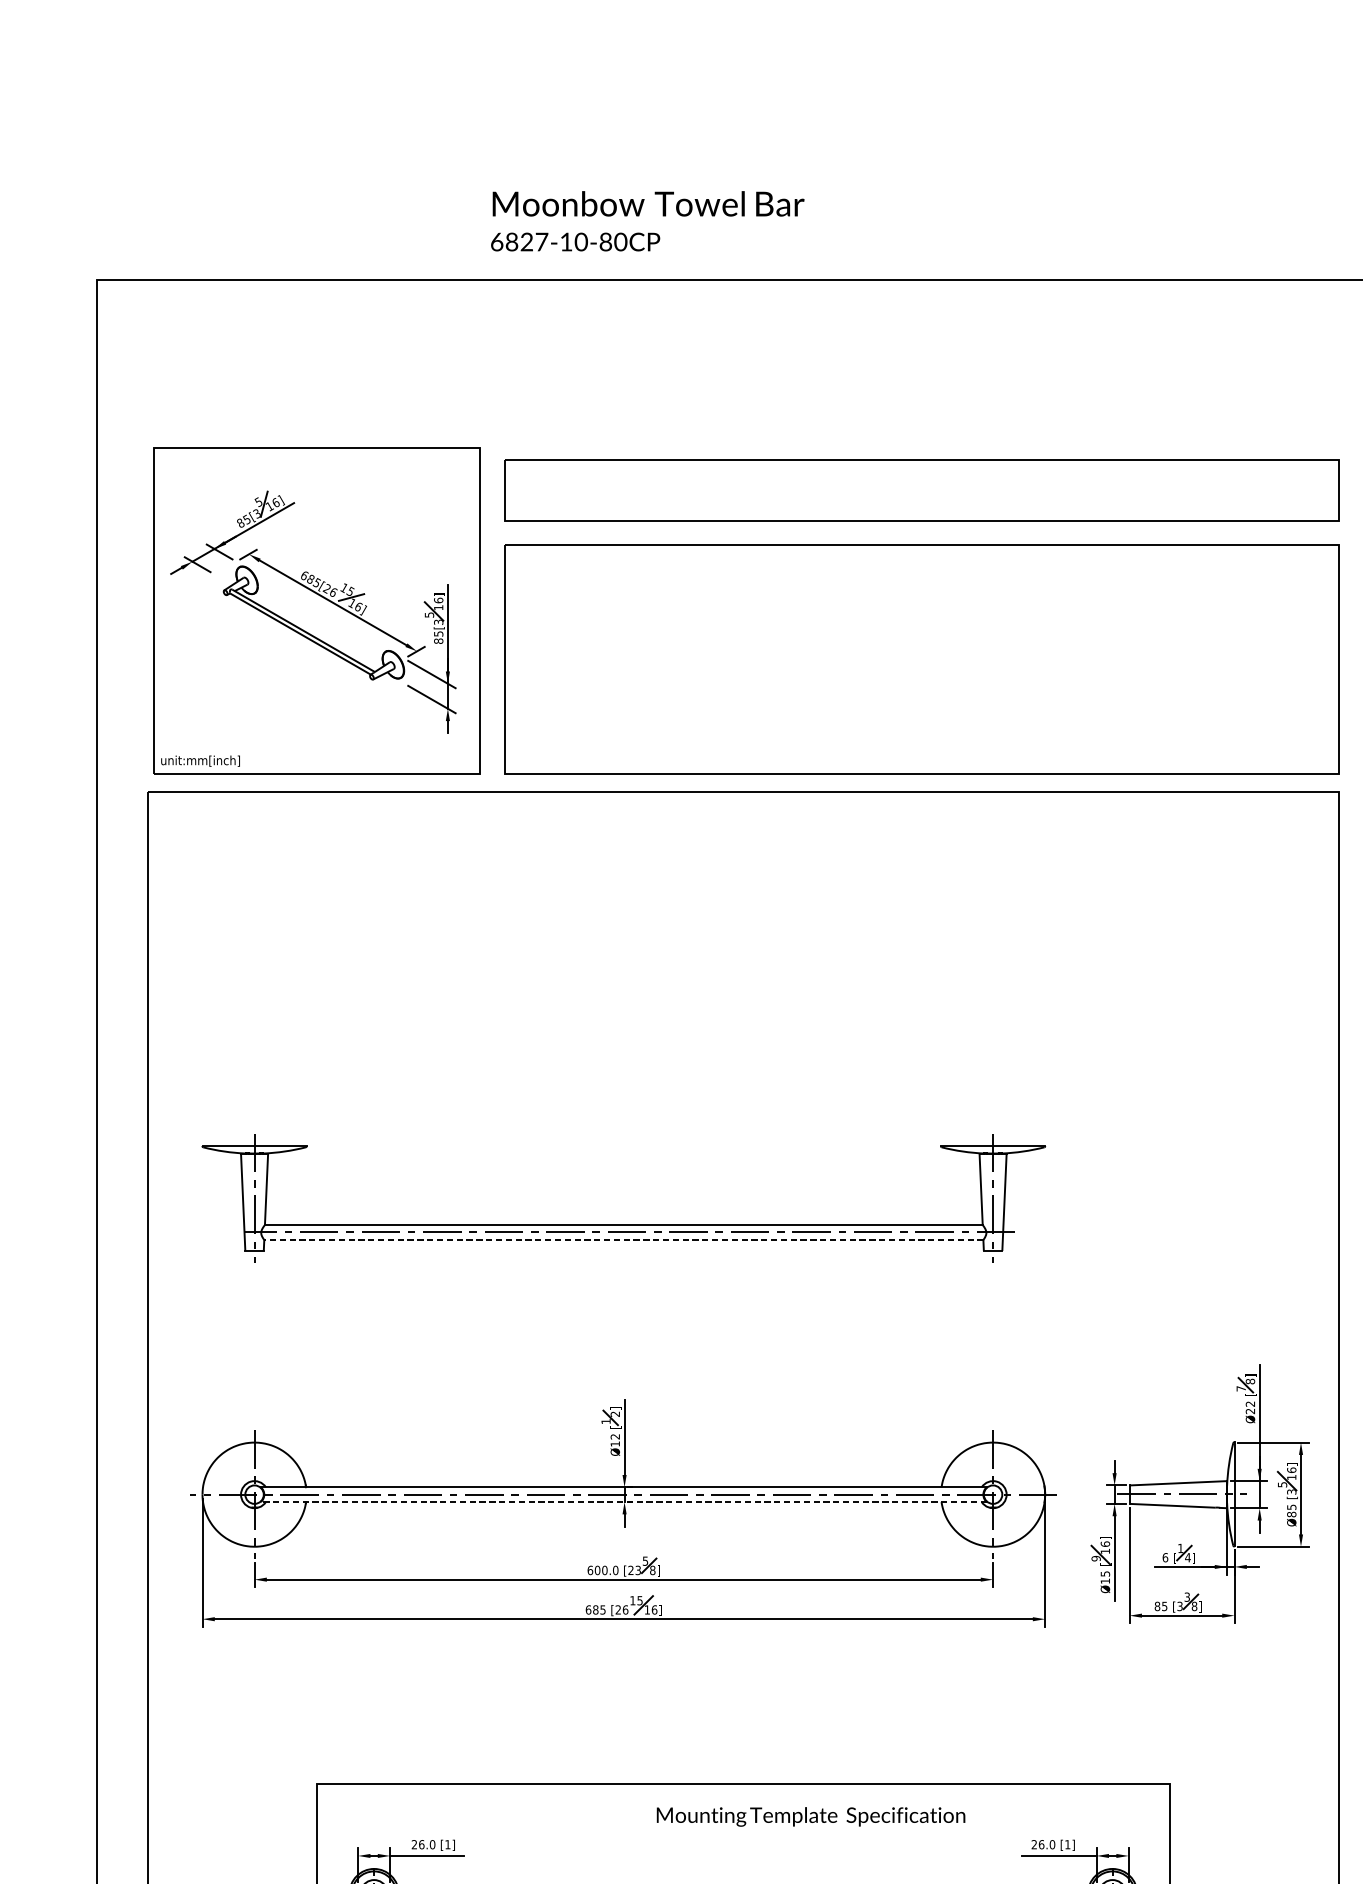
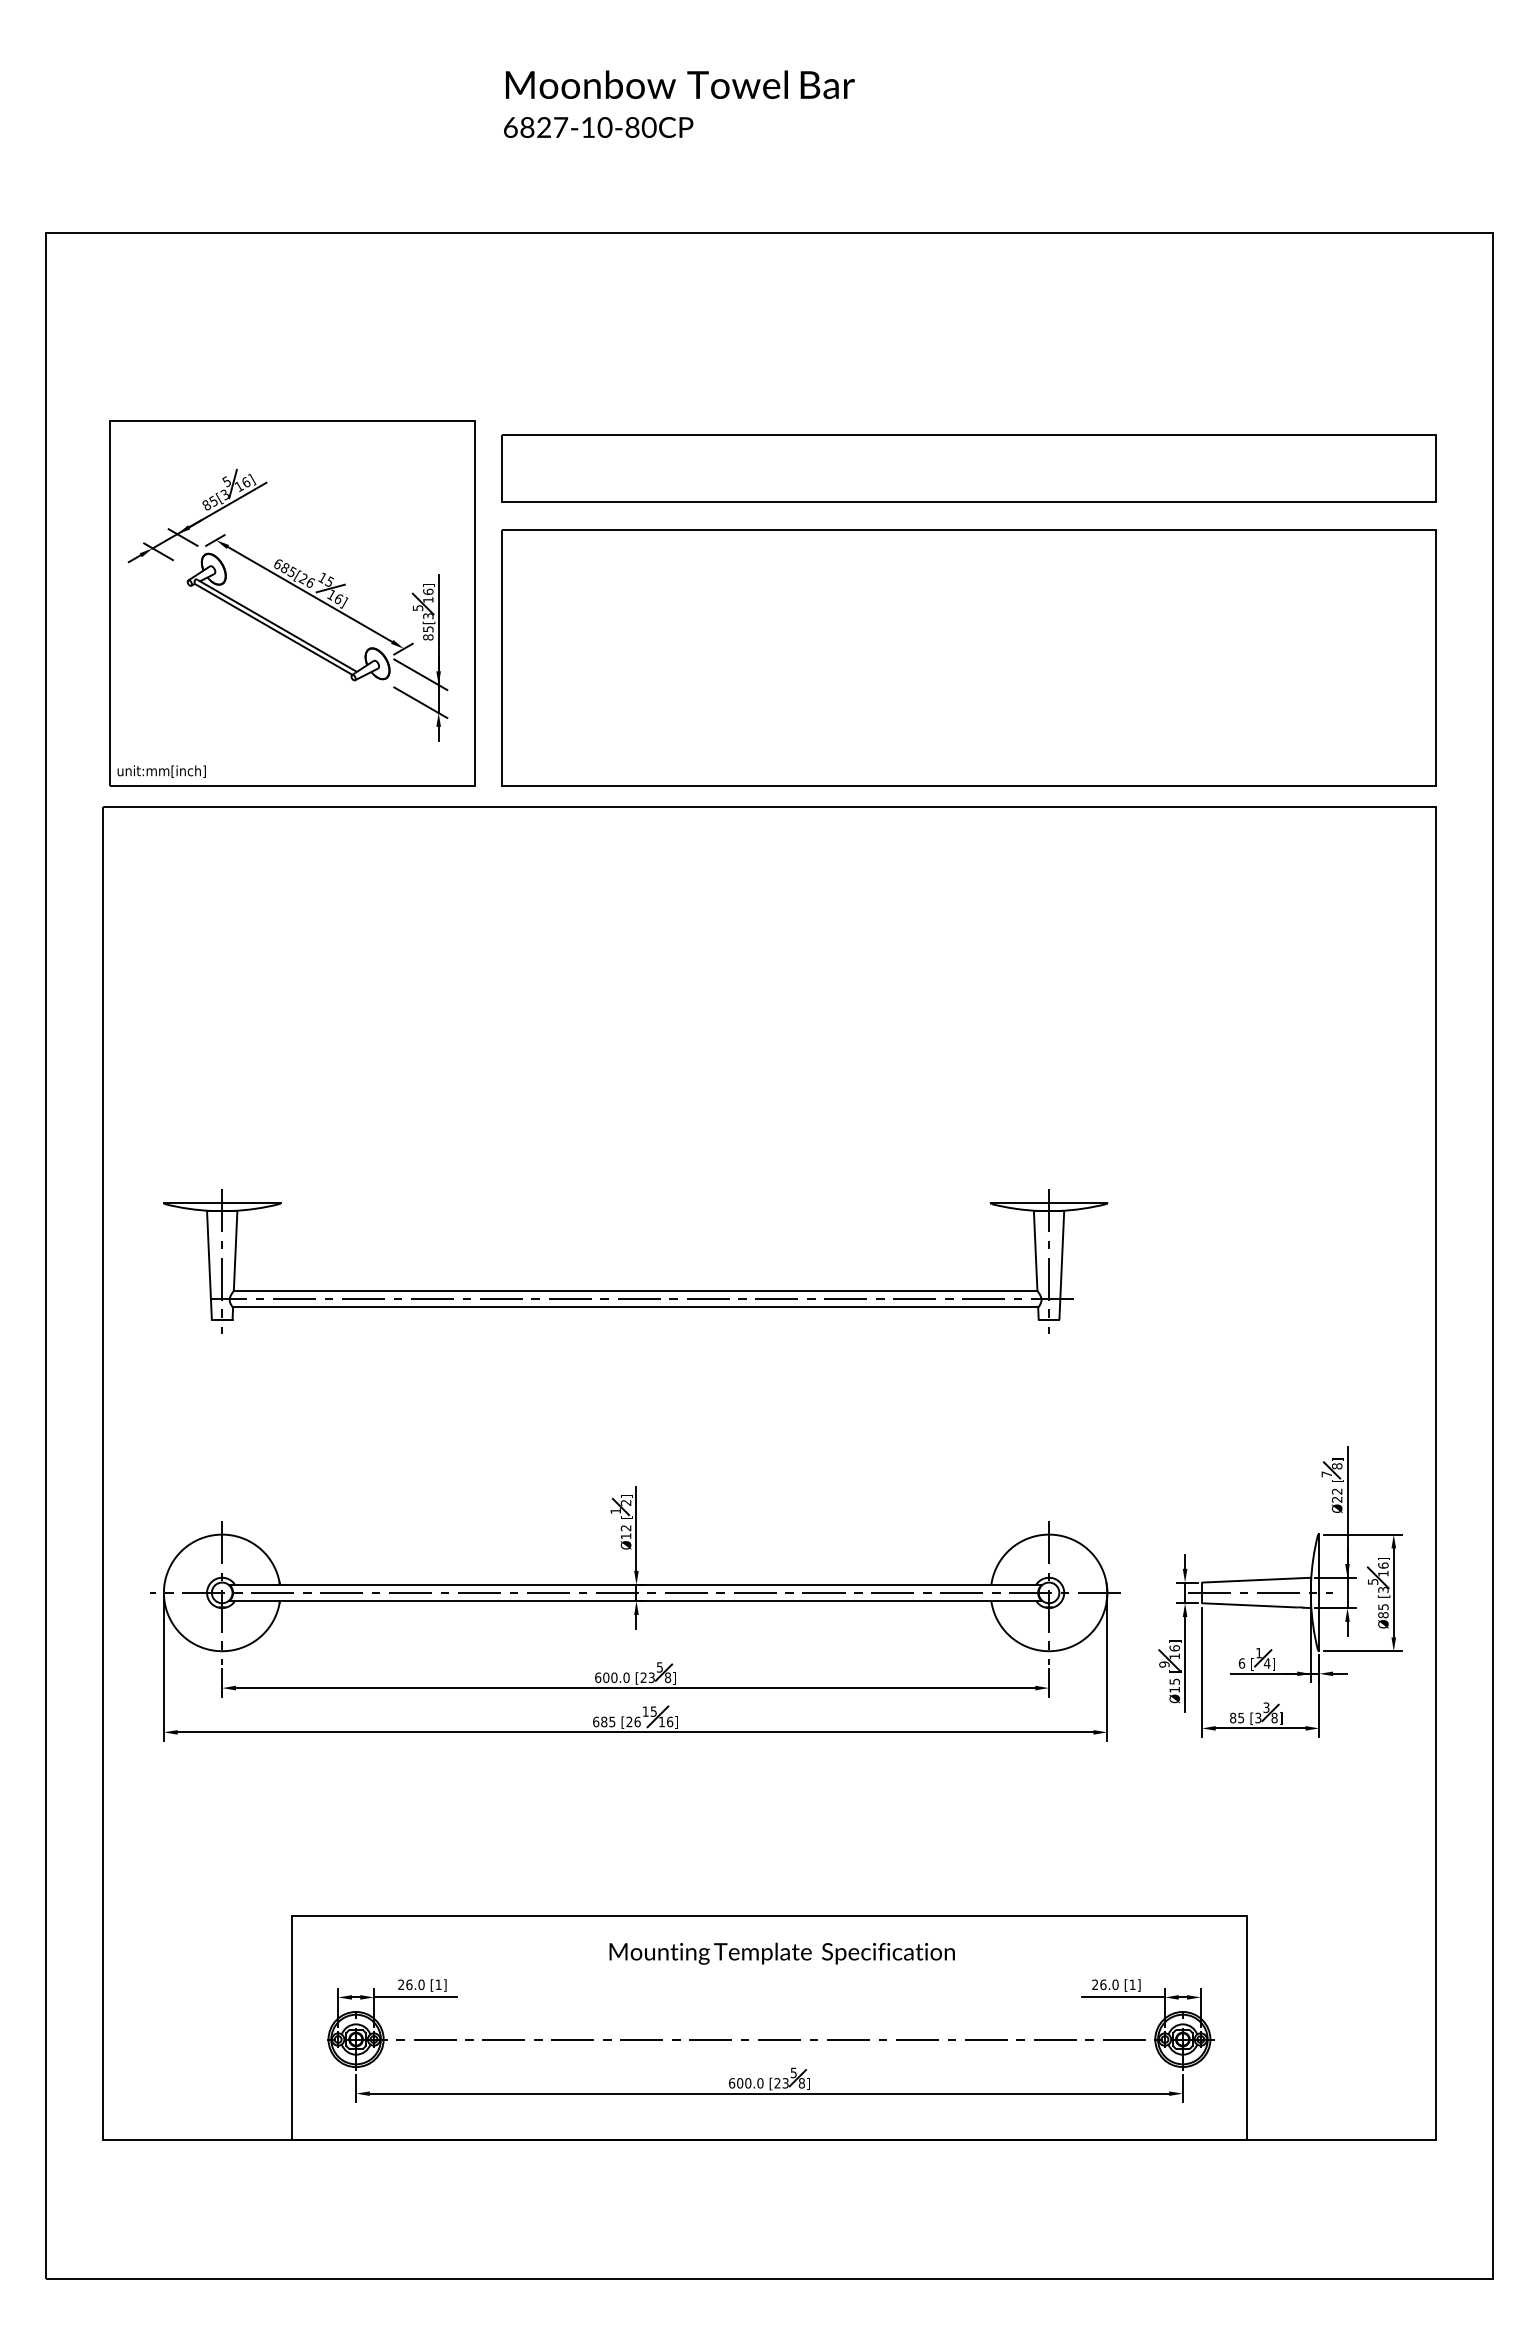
text: (647, 220) -> (679, 103), moved
line: (623, 1239) -> (635, 1307), dashed -> solid
line: (623, 1502) -> (635, 1601), dashed -> solid
text: (810, 1816) -> (781, 1953), moved

